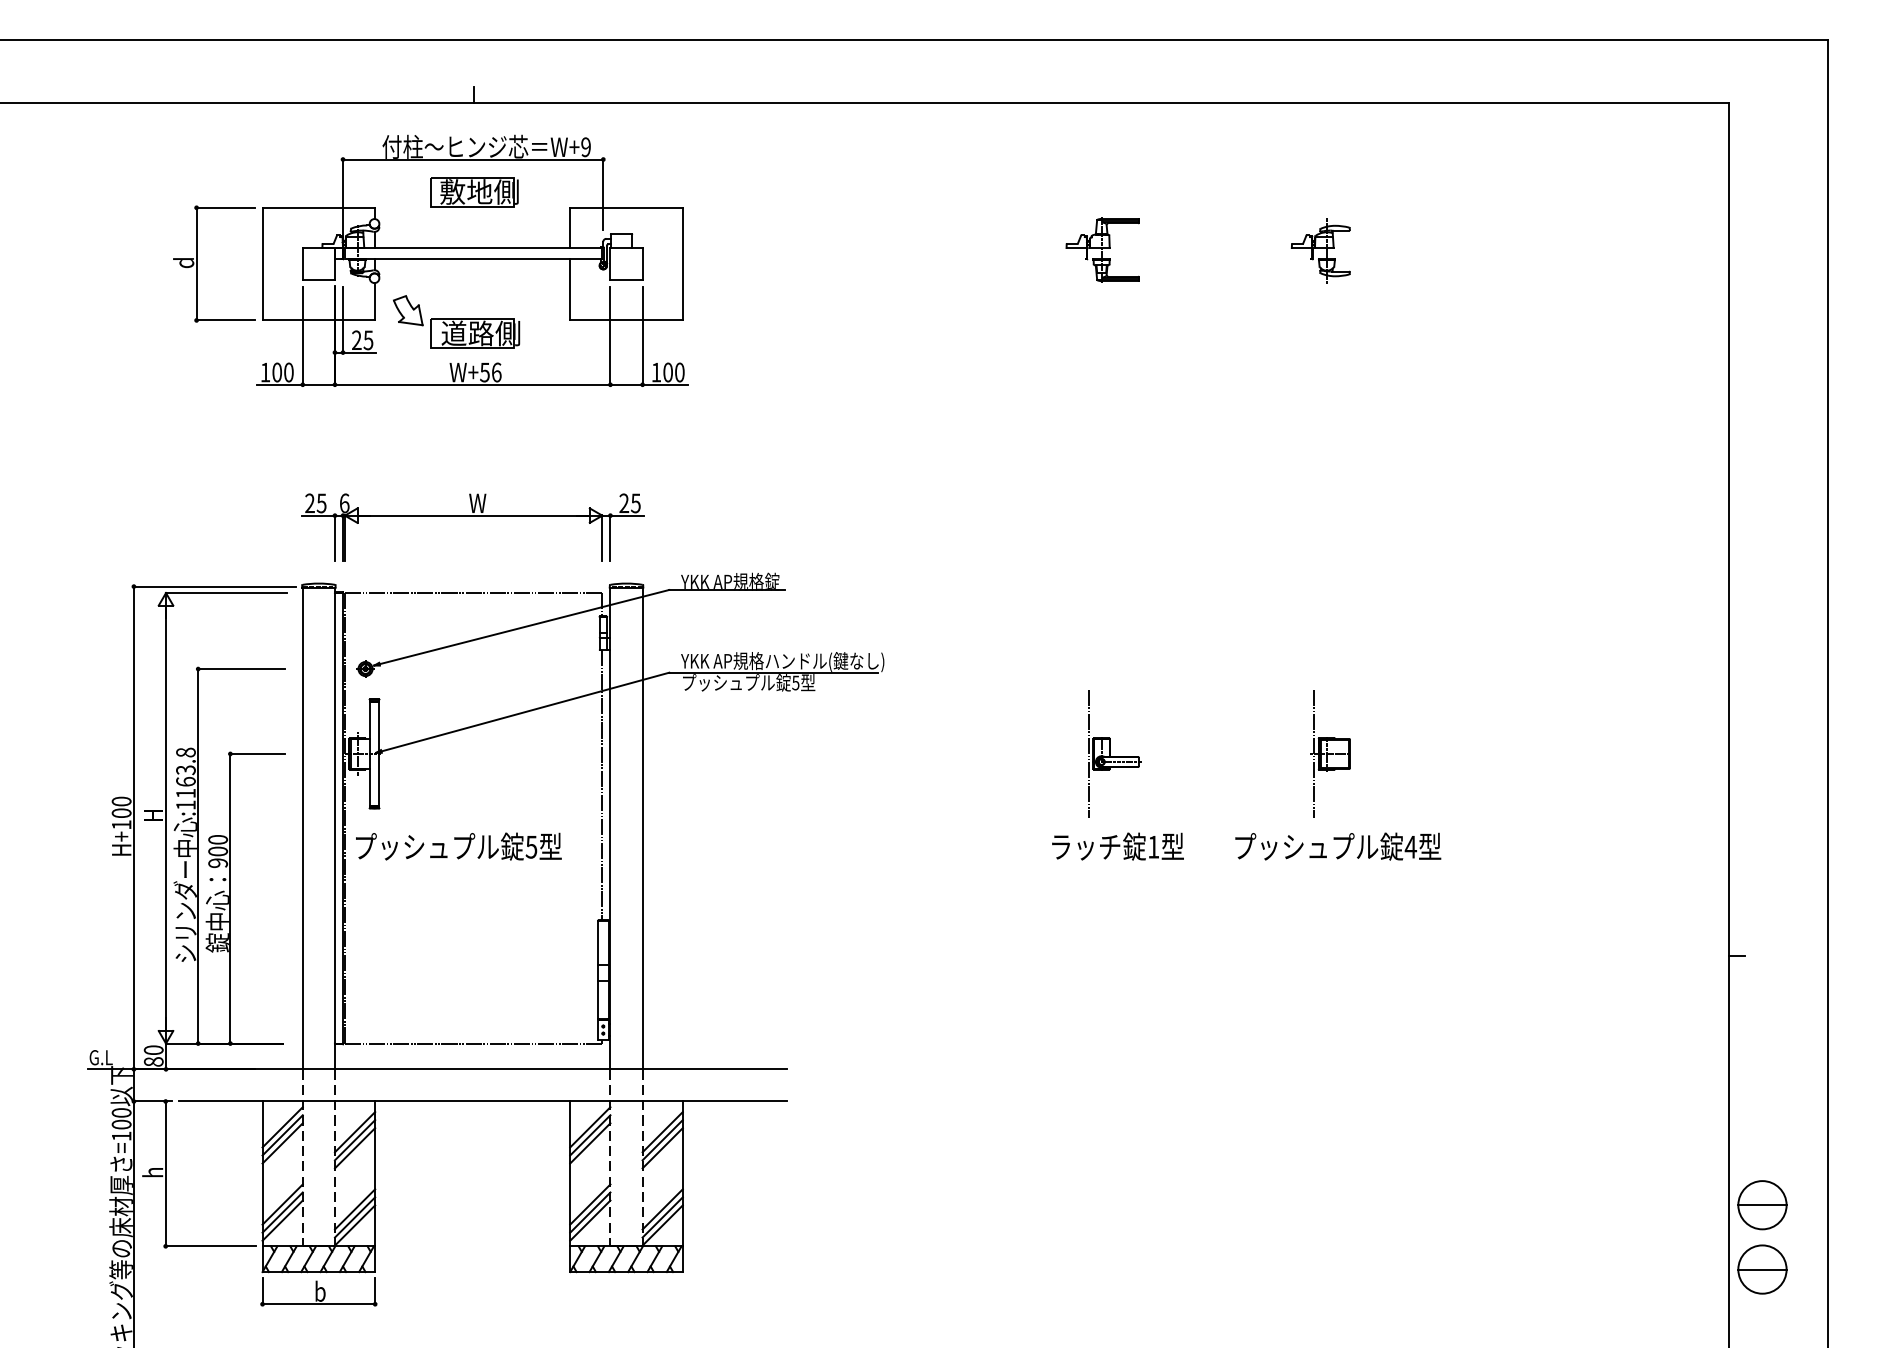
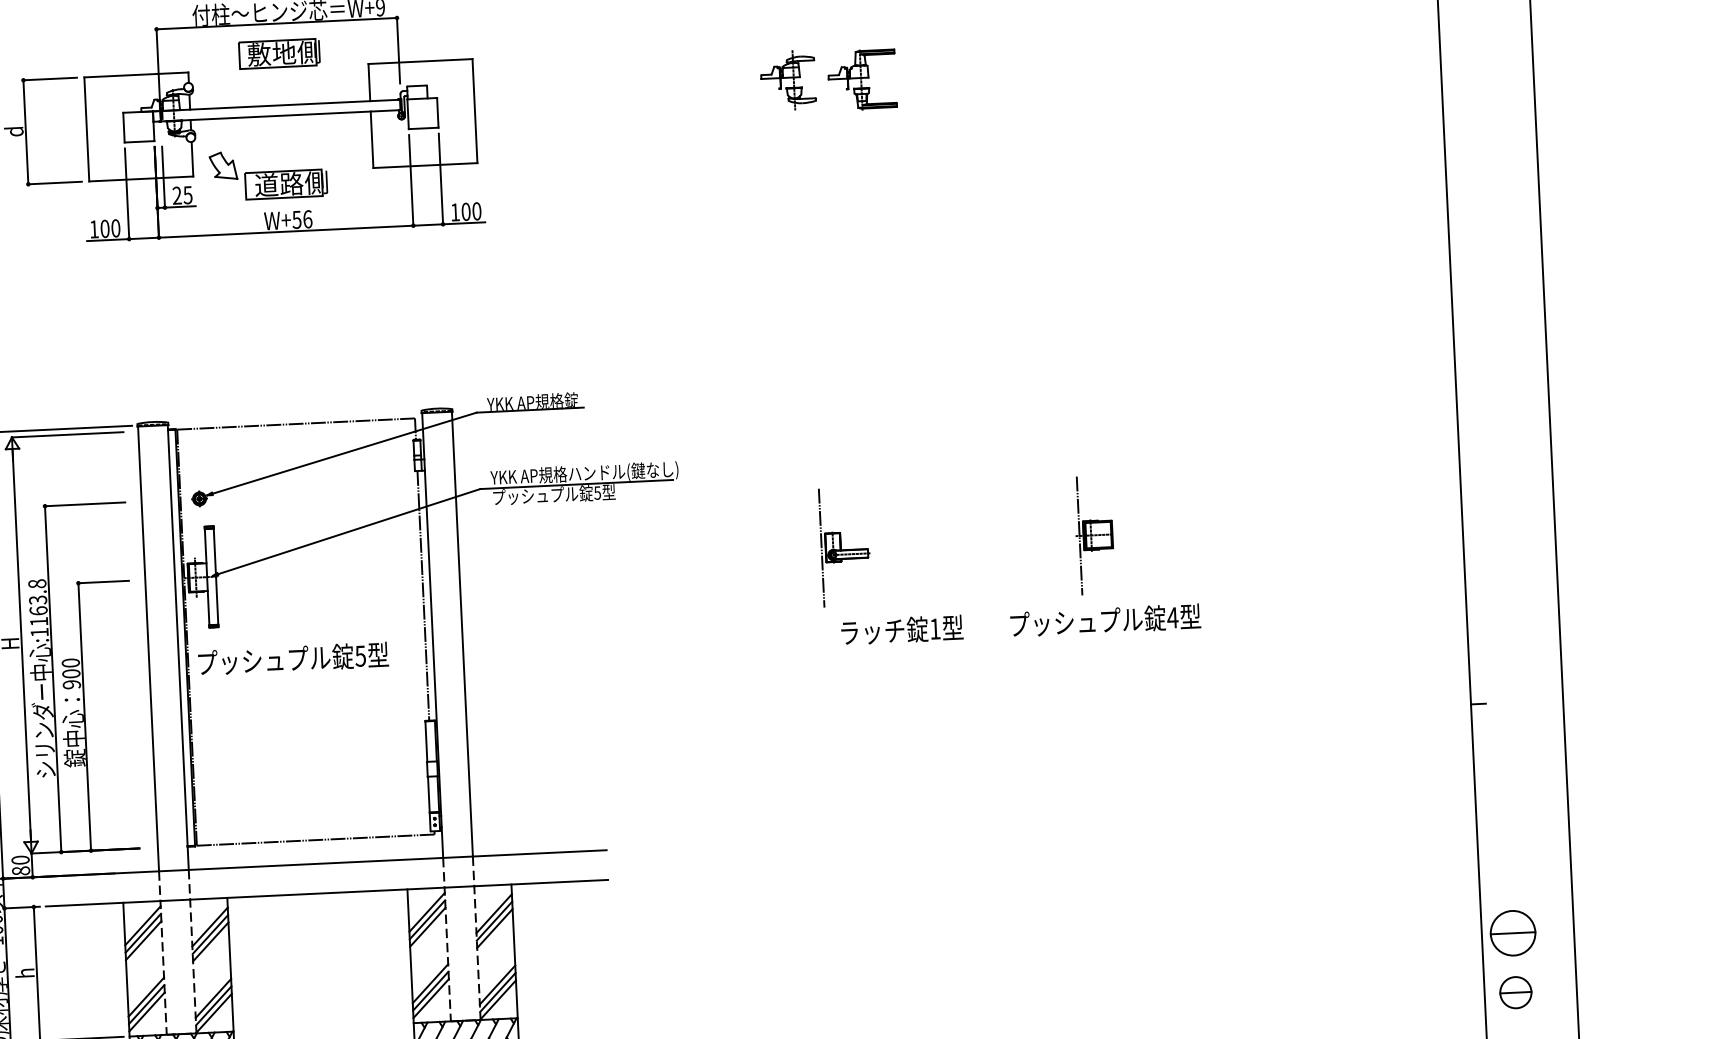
part: (1320, 250) -> (787, 80), moved
part: (472, 516) -> (291, 353), removed
part: (1114, 753) -> (845, 546), moved
part: (1762, 1269) -> (1515, 992), size x0.7

